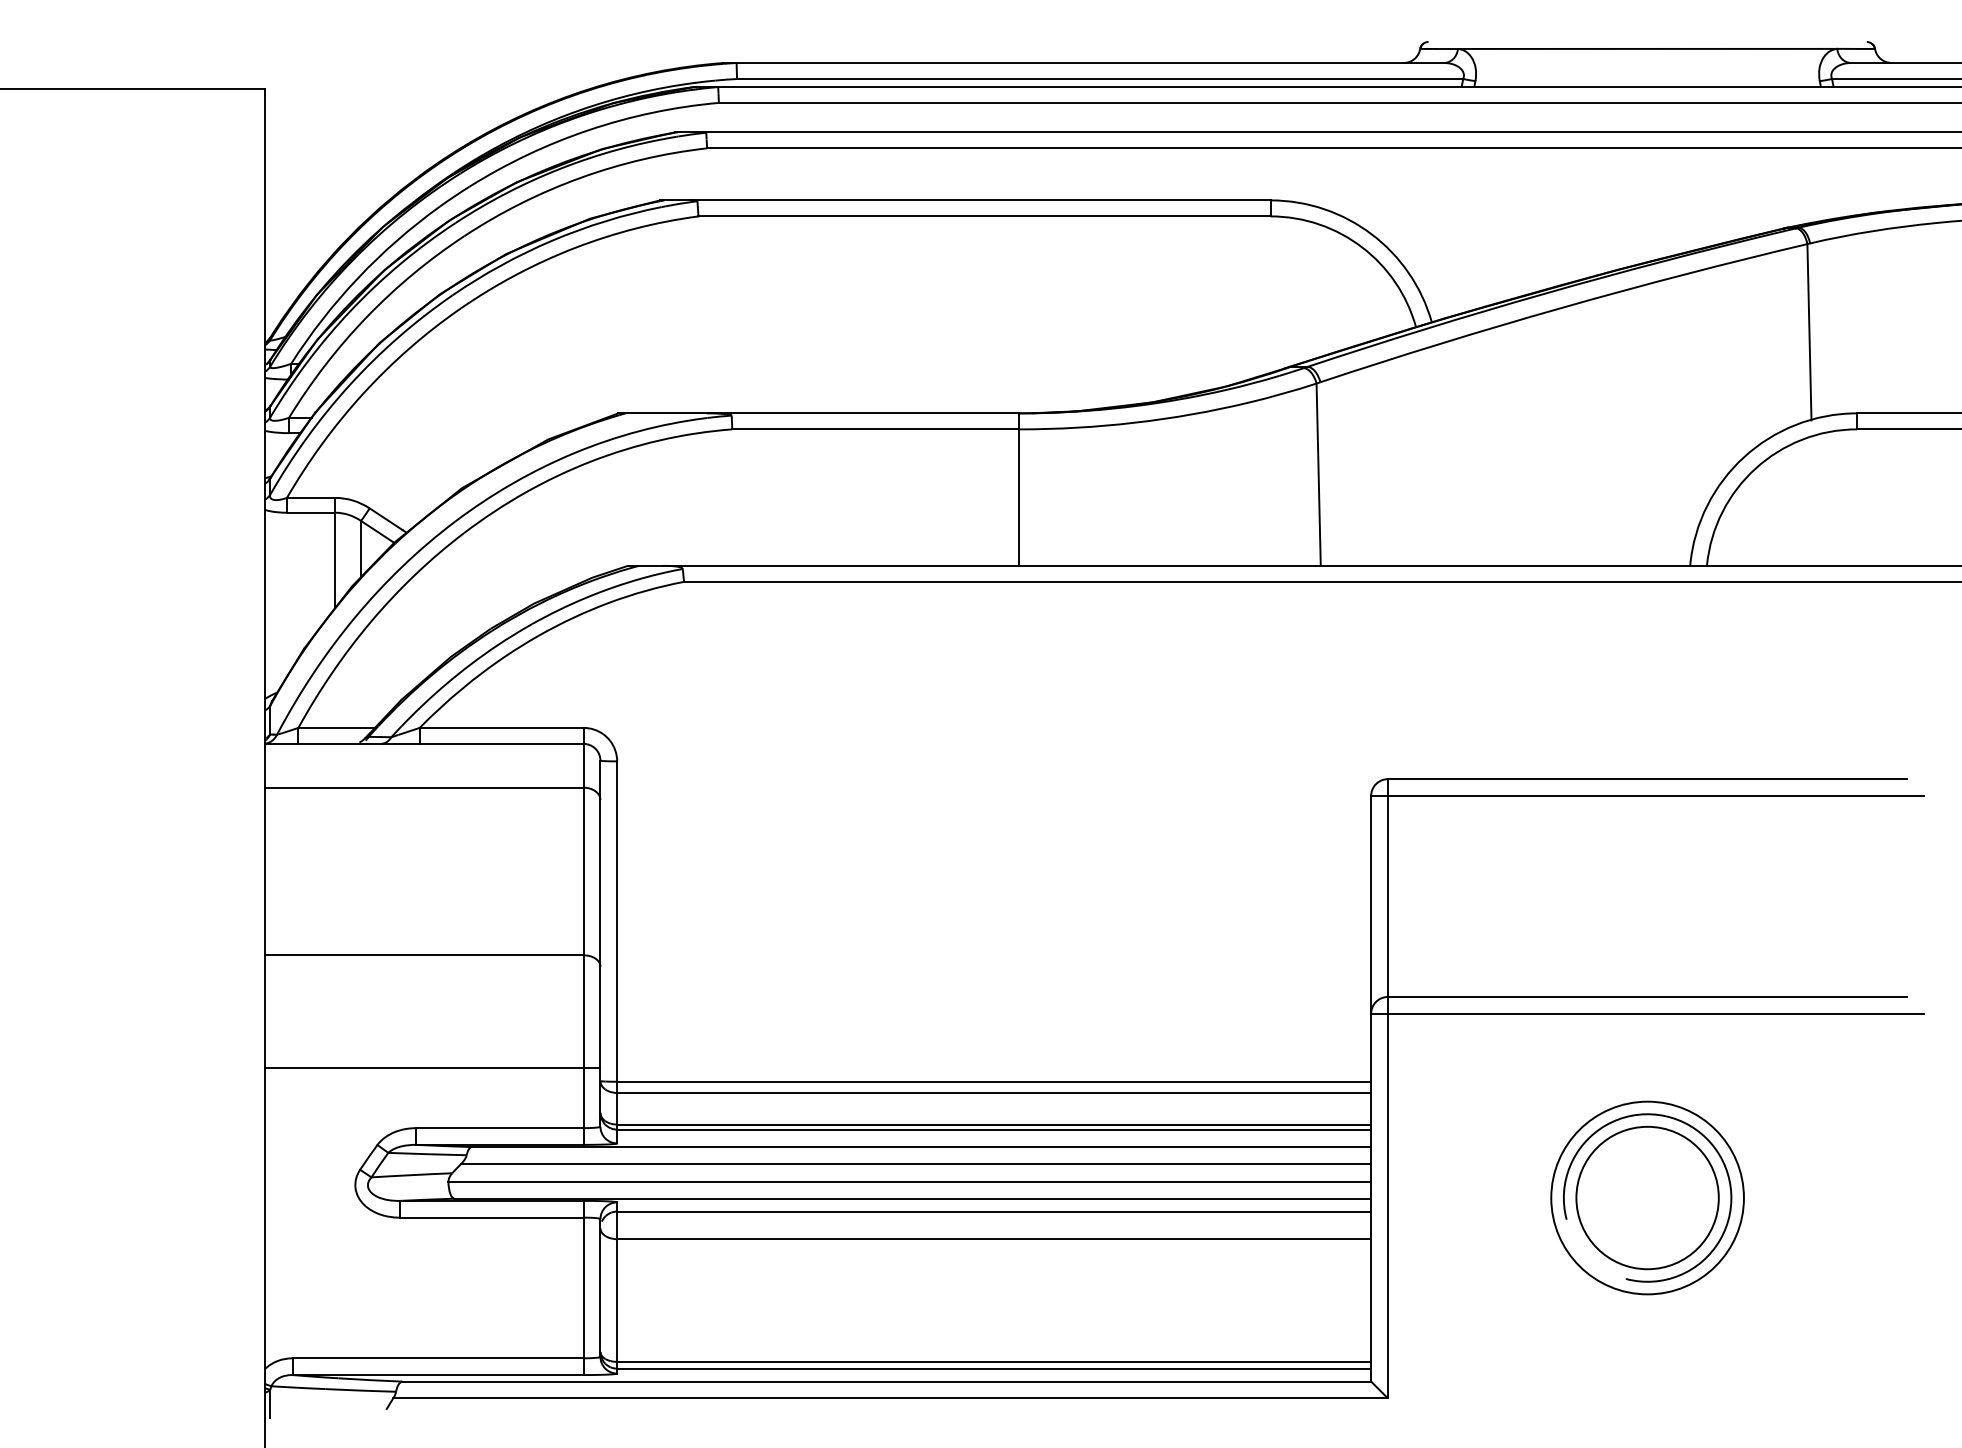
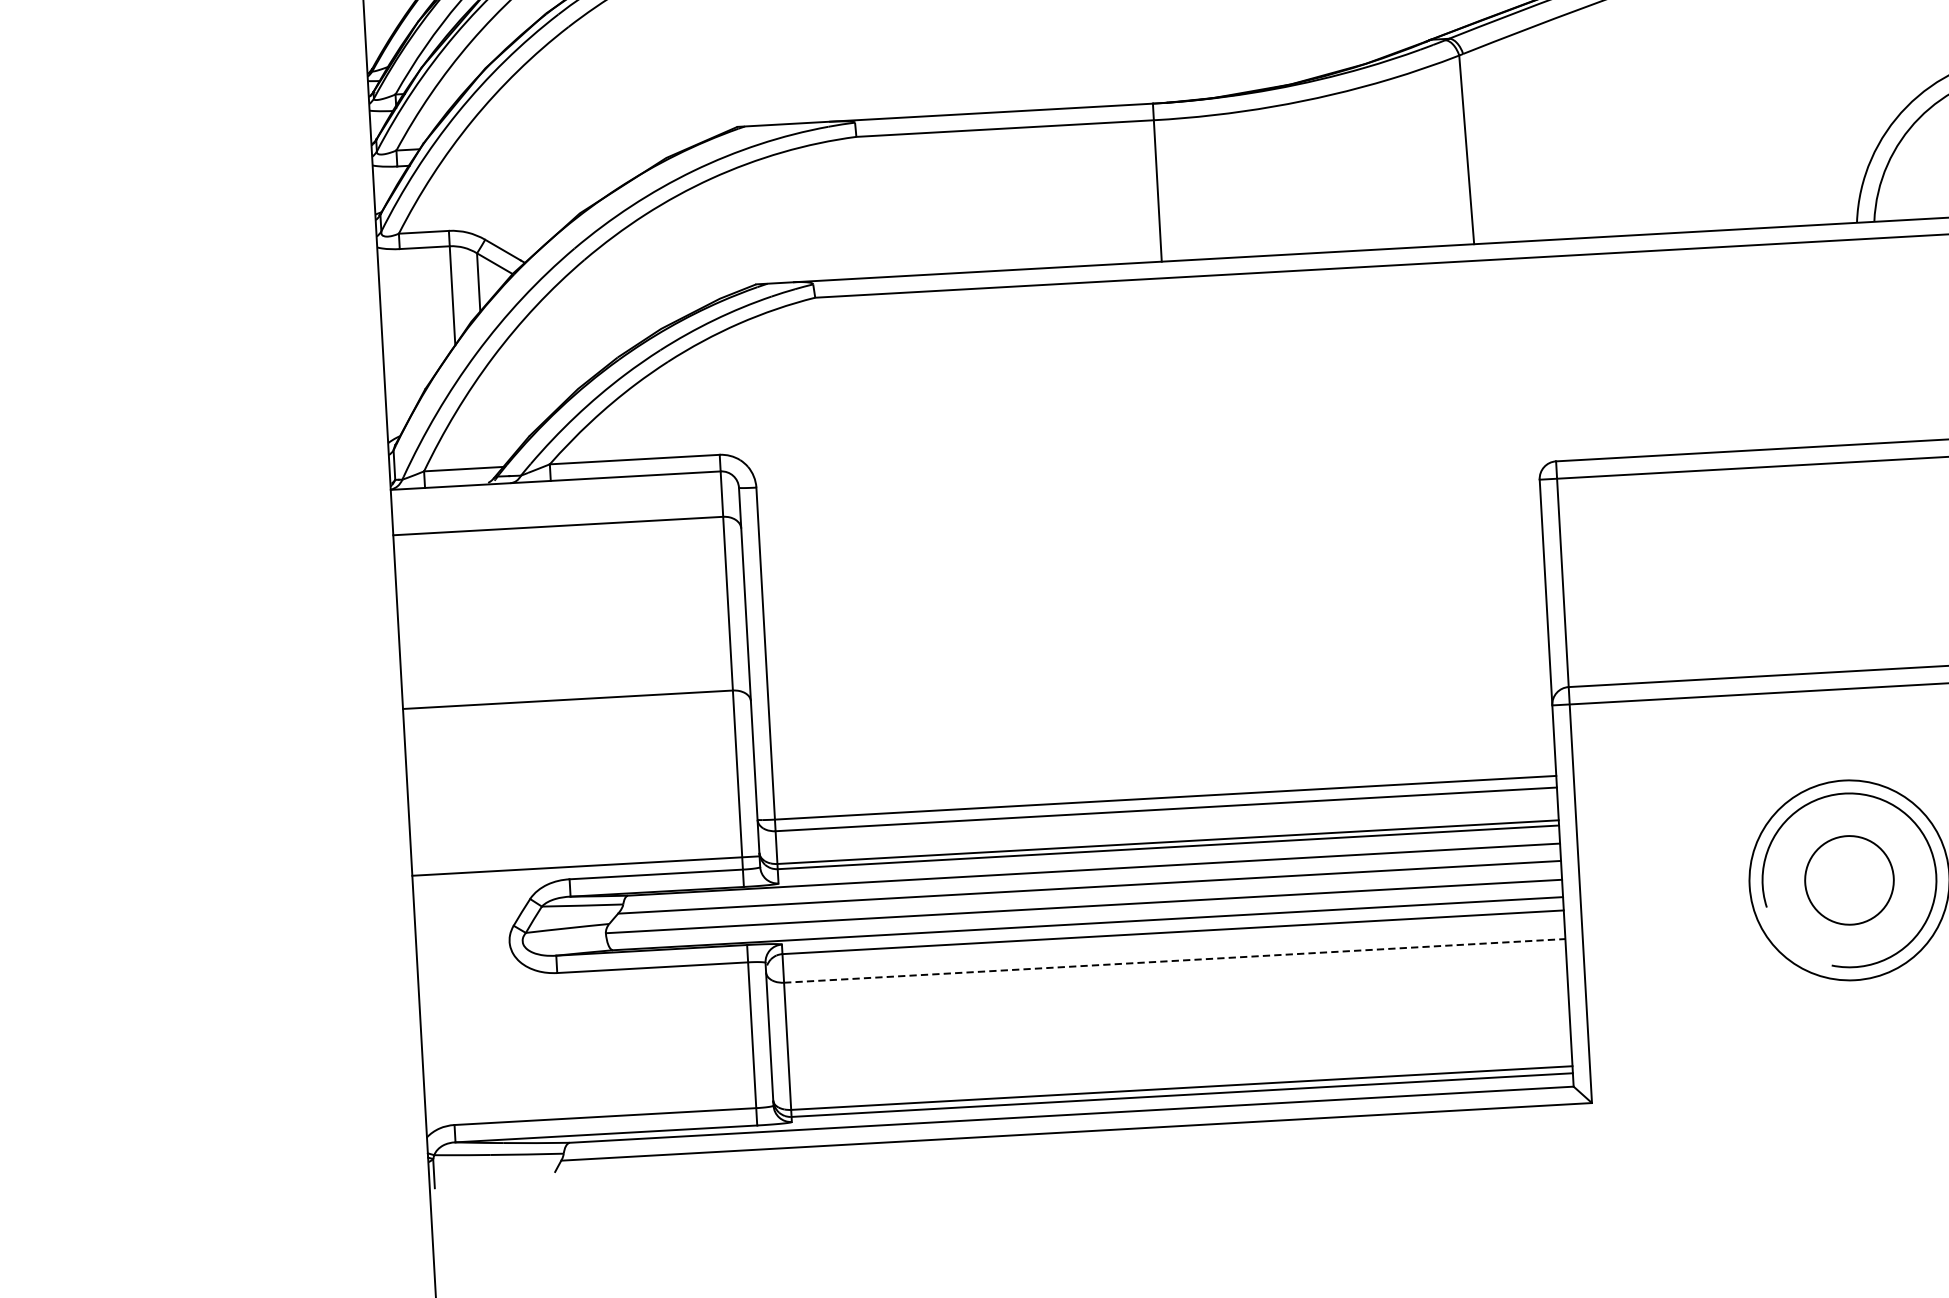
line: (432, 1068) -> (585, 866), moved
circle: (1647, 1197) -> (1849, 879), size x0.6
line: (994, 1239) -> (1175, 961), solid -> dashed

